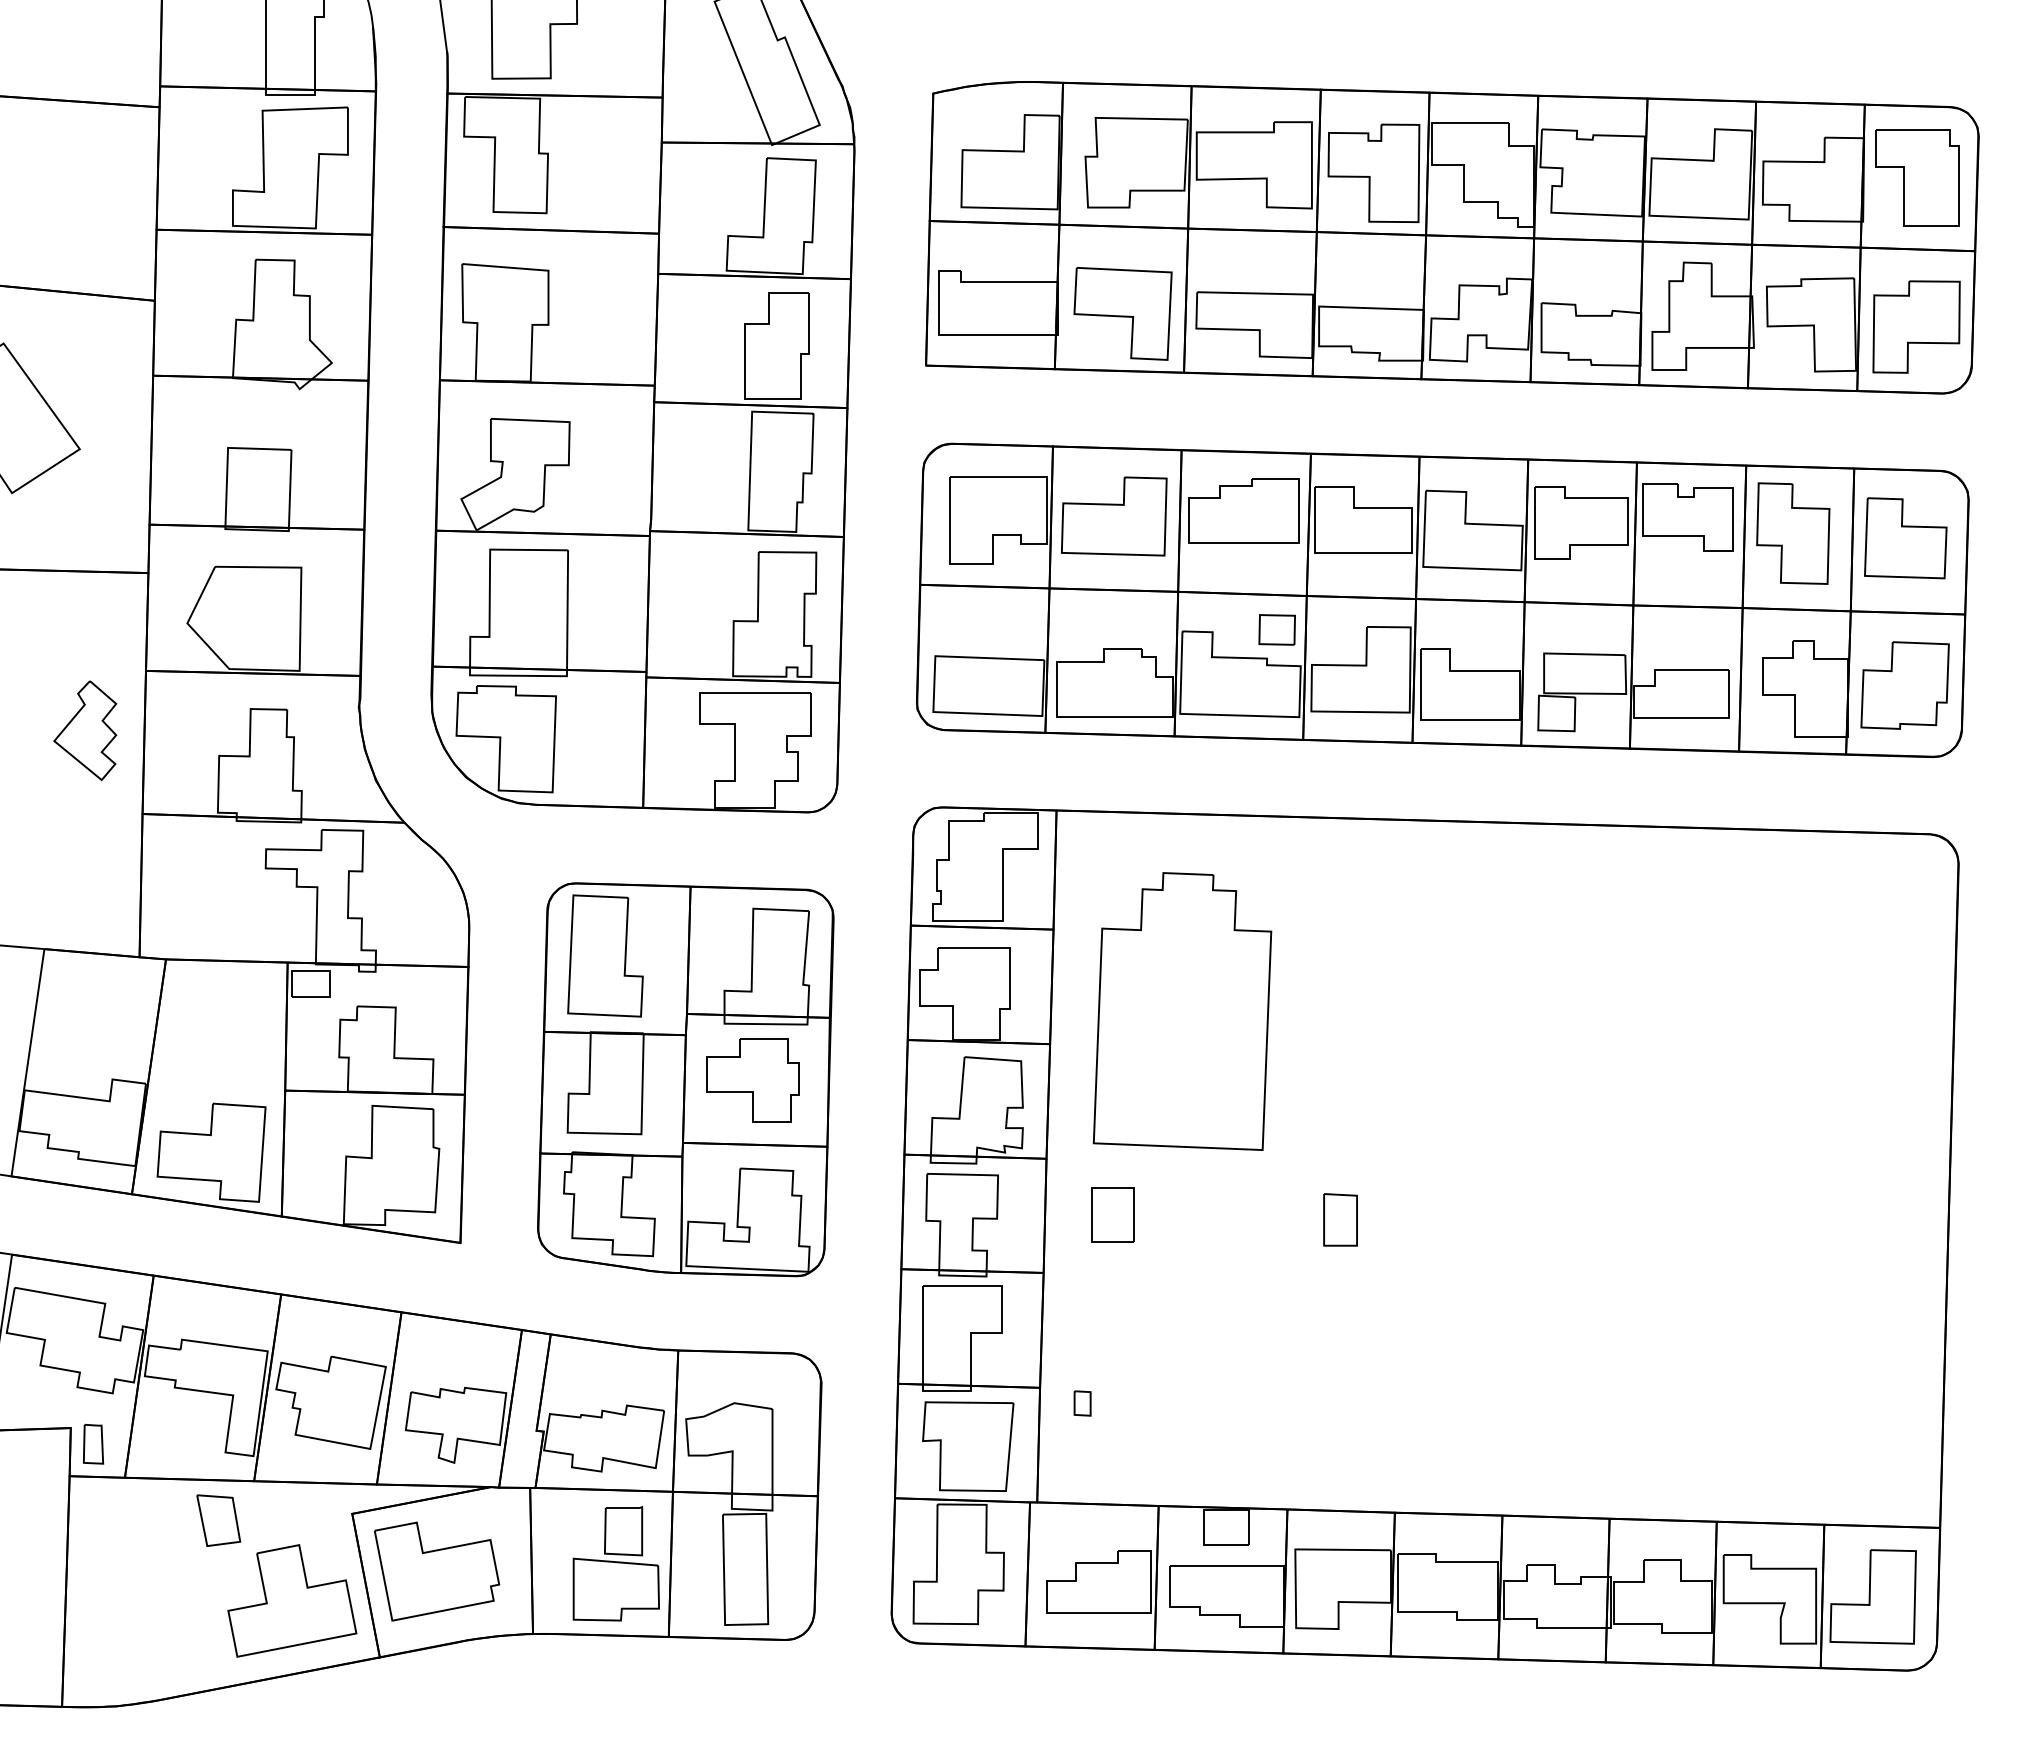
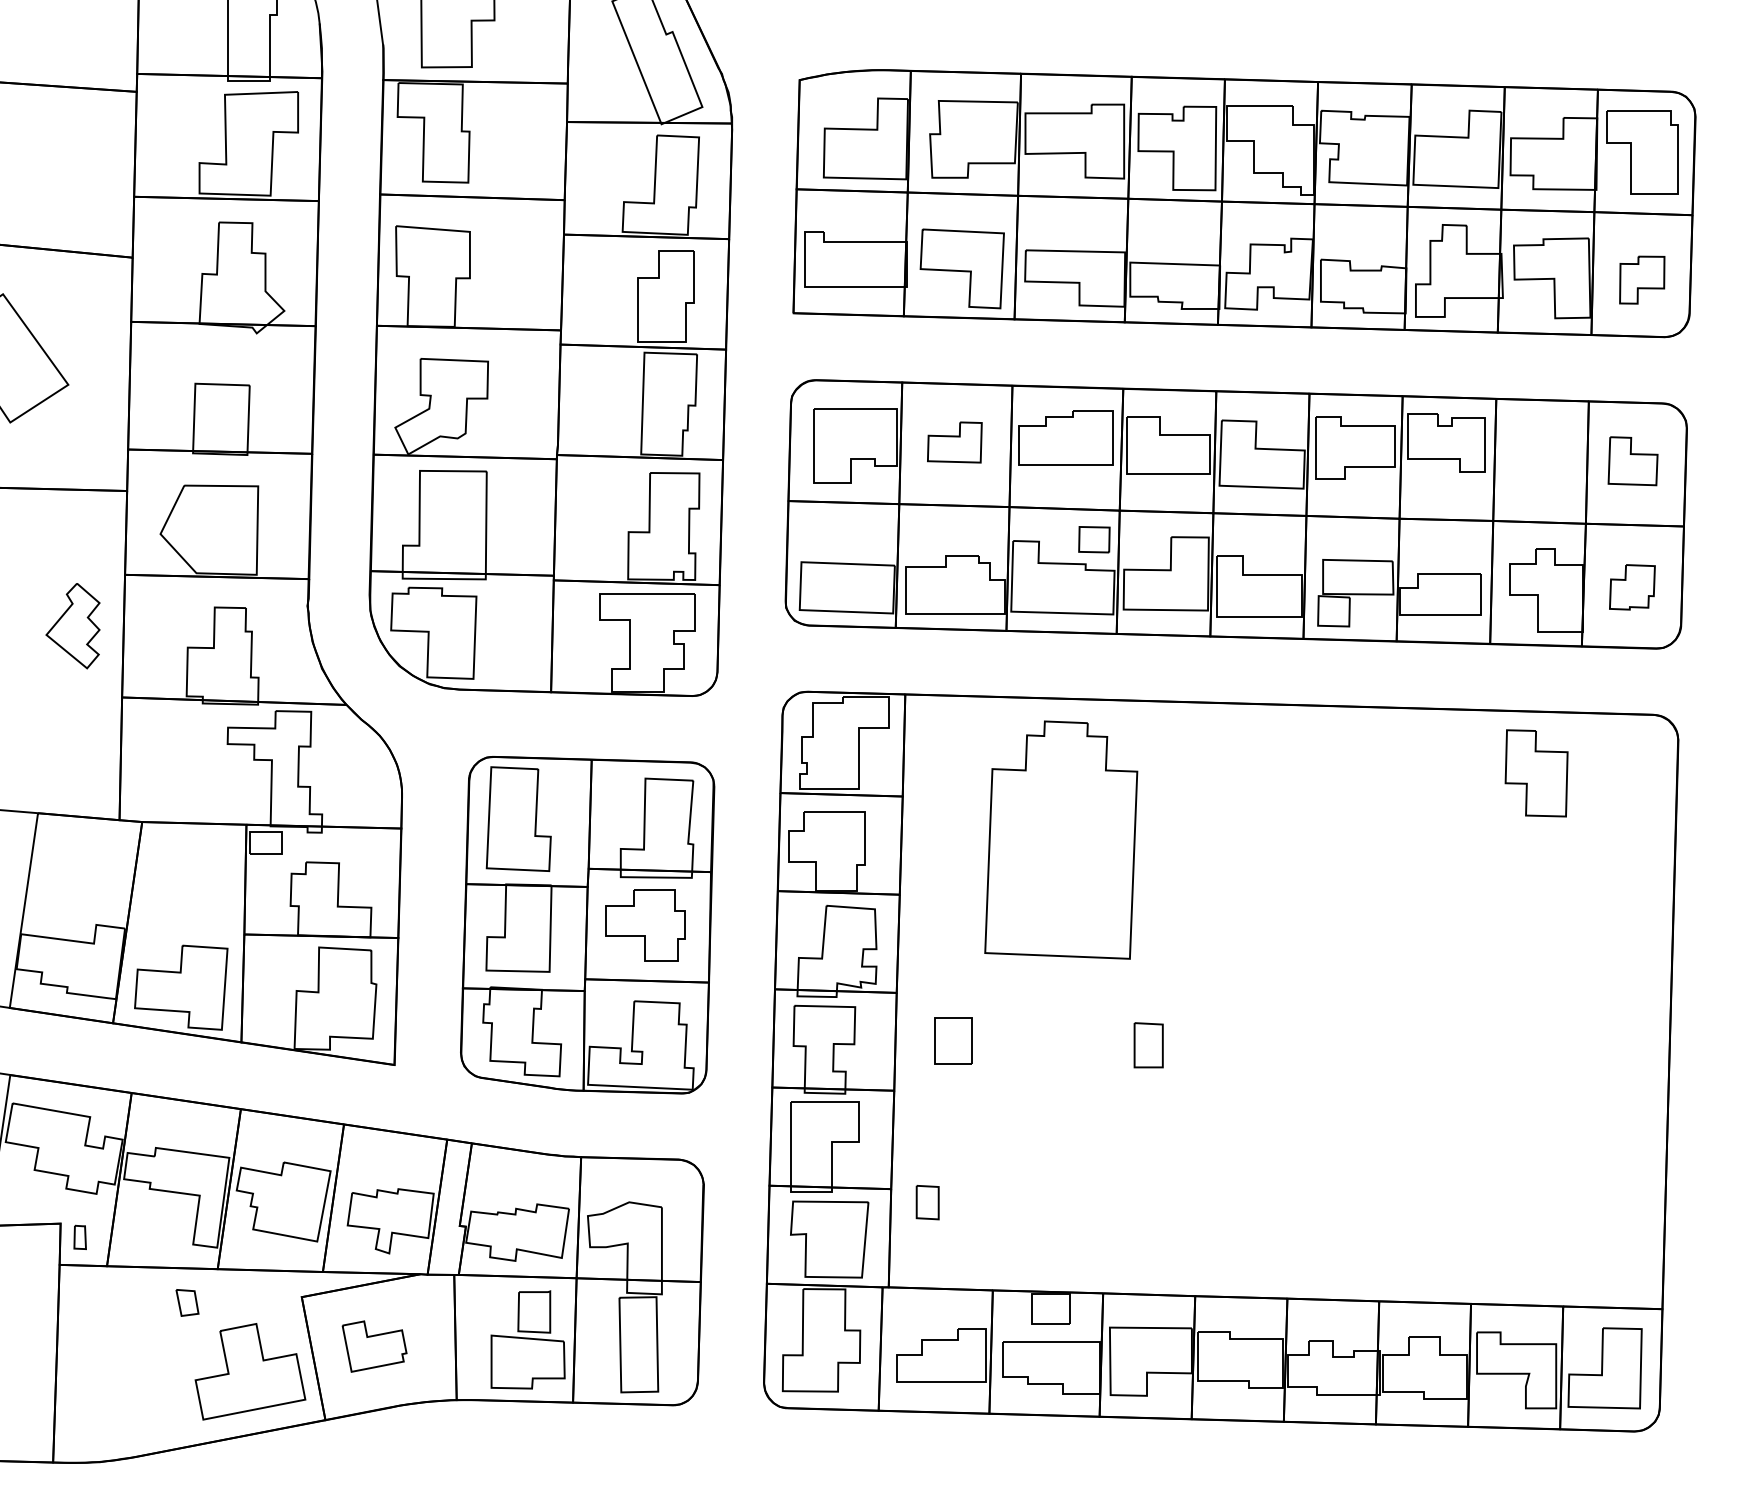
part: (1916, 326) -> (1642, 279), size x0.6
part: (1114, 516) -> (954, 442), size x0.6
part: (1793, 533) -> (1536, 773), moved
part: (1905, 538) -> (1632, 461), size x0.7
part: (1904, 685) -> (1631, 587), size x0.6
part: (1182, 1011) -> (1061, 840), moved
part: (1082, 1403) -> (927, 1202), size x1.6
part: (93, 1443) -> (80, 1236), size x0.7
part: (218, 1520) -> (187, 1302), size x0.6
part: (437, 1571) -> (374, 1346), size x0.6

